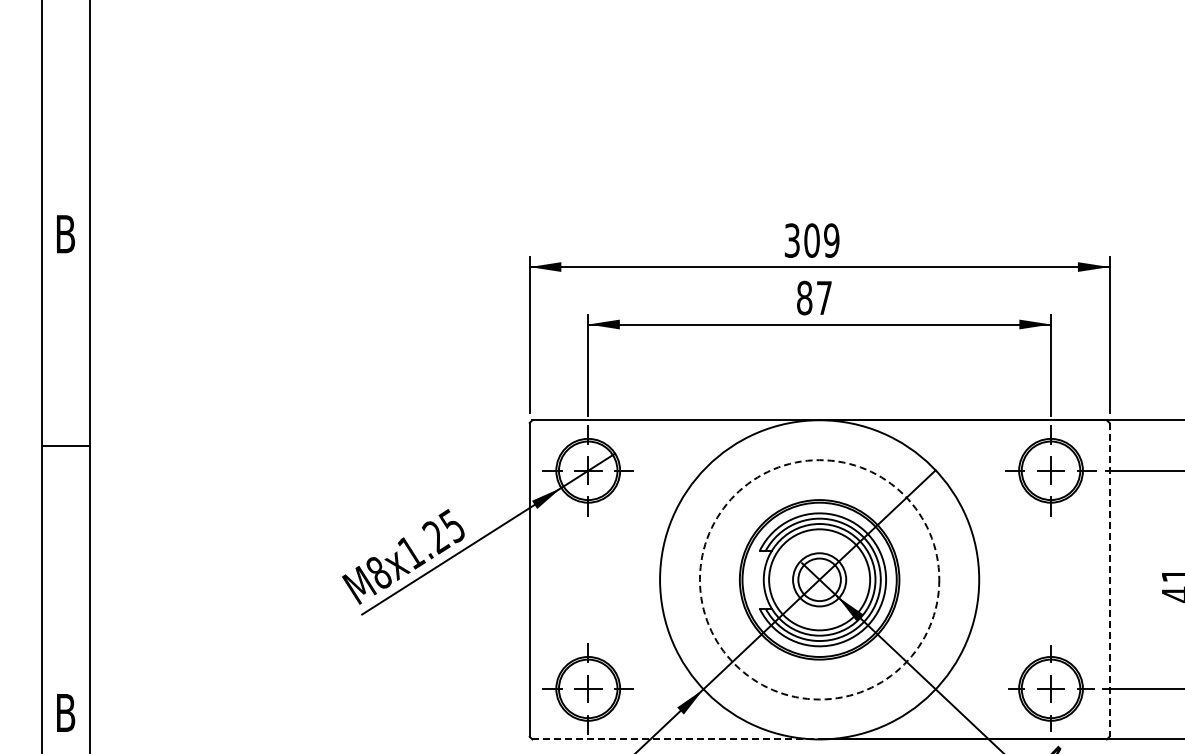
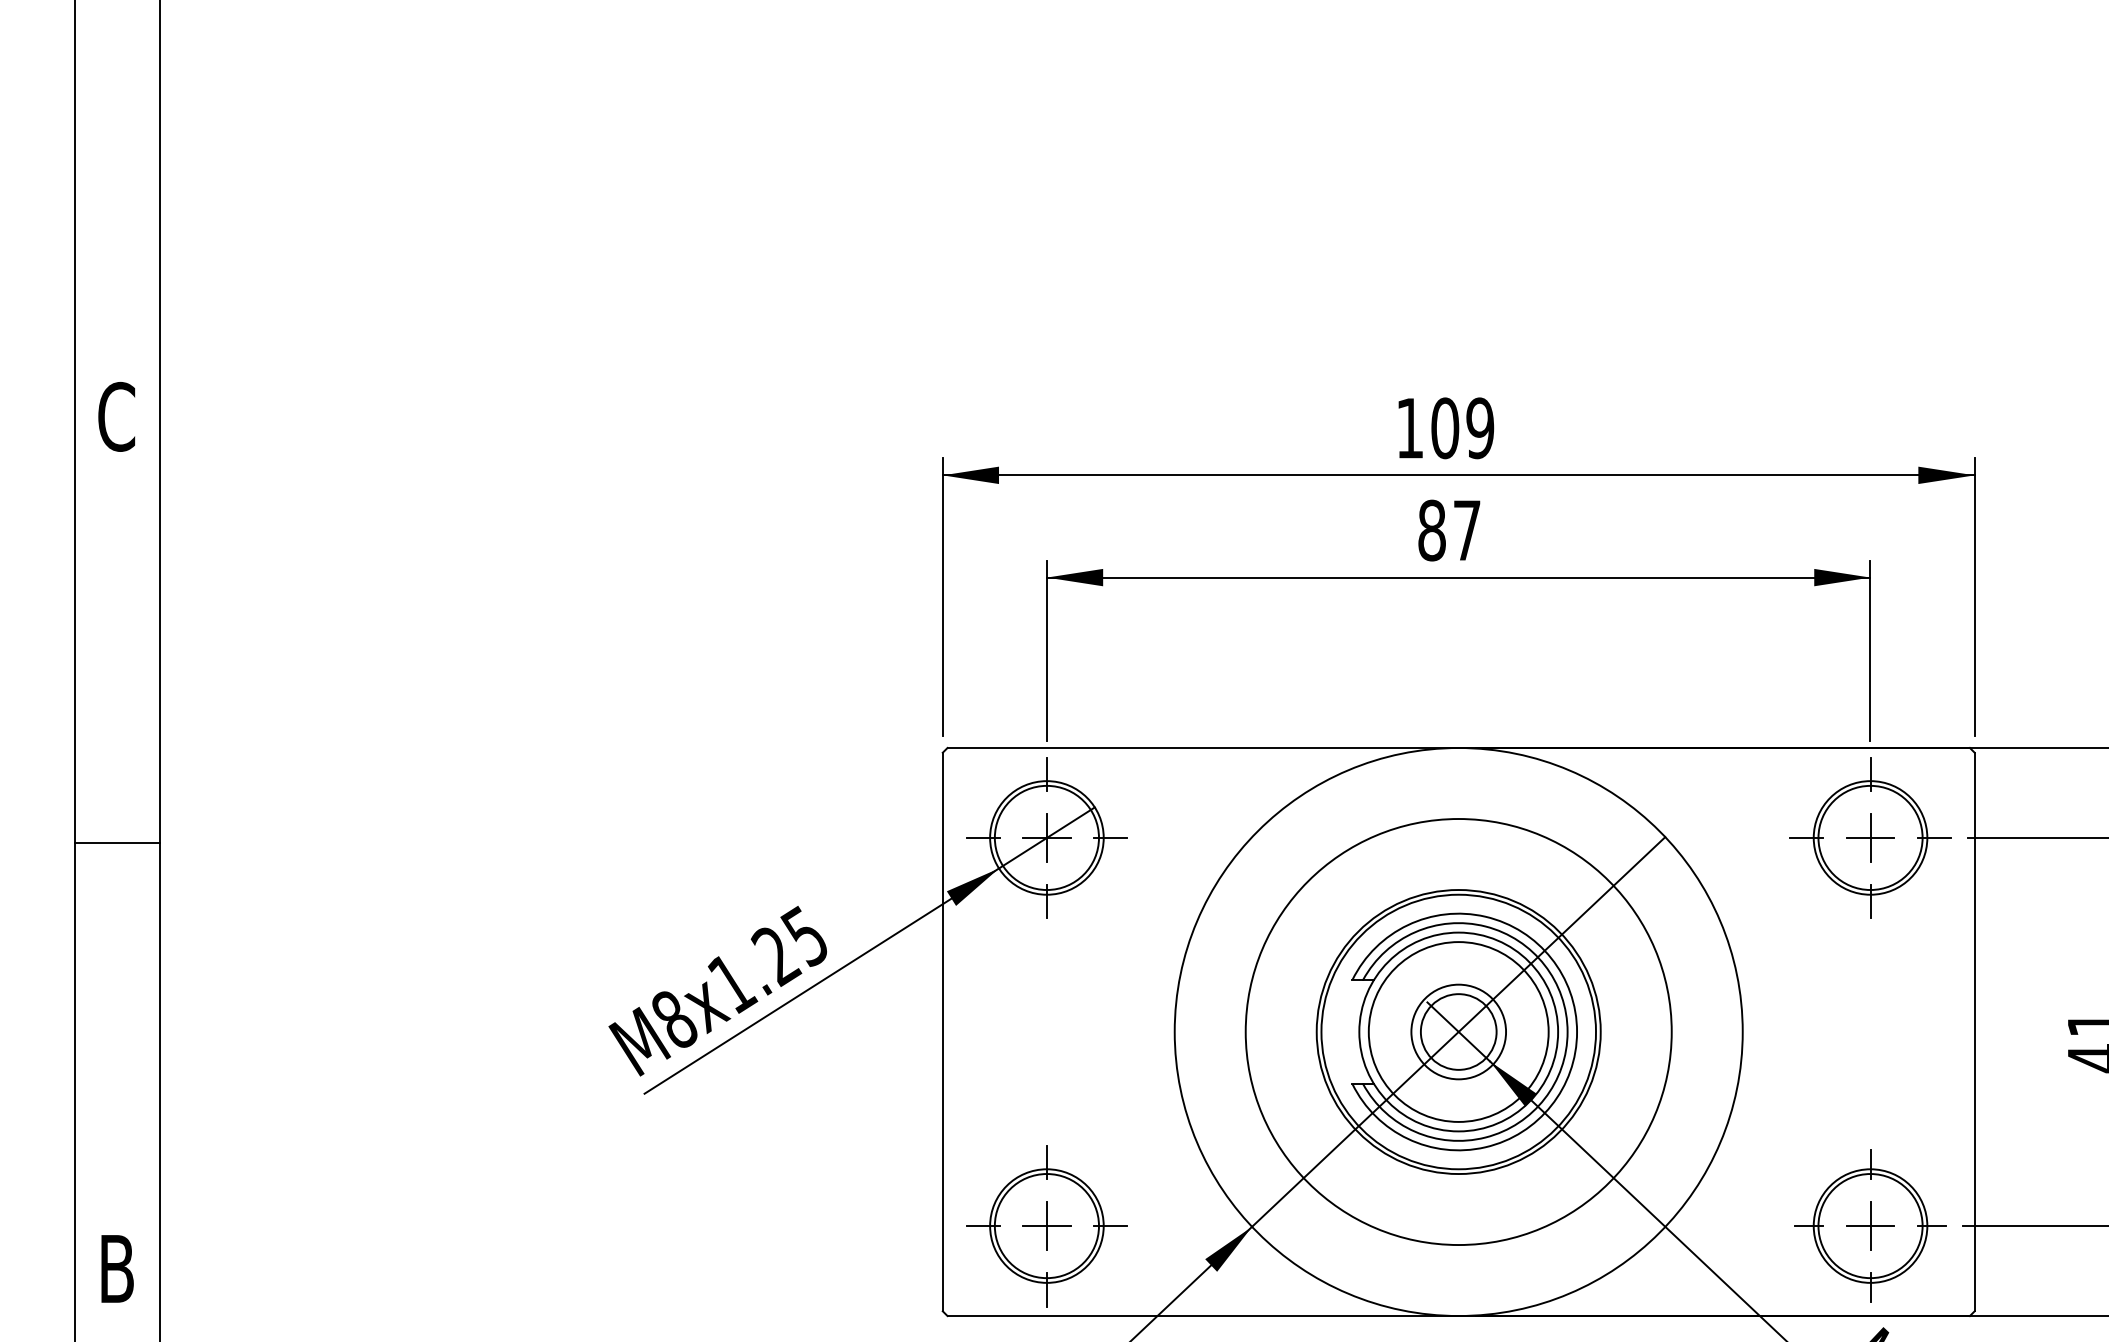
text: (65, 233) -> (116, 415), B -> C
text: (791, 240) -> (1408, 428), 309 -> 109
line: (65, 445) -> (116, 842), moved
circle: (819, 579) -> (1458, 1031), dashed -> solid
line: (1109, 579) -> (1974, 1031), dashed -> solid
line: (676, 739) -> (1203, 1316), dashed -> solid

